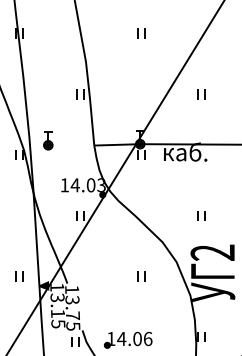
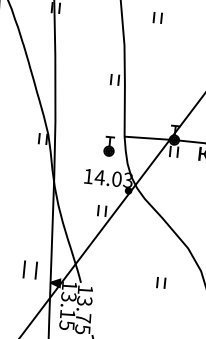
part: (141, 33) -> (158, 17), moved
part: (48, 140) -> (109, 146), moved
part: (19, 276) -> (30, 270), size x1.6

